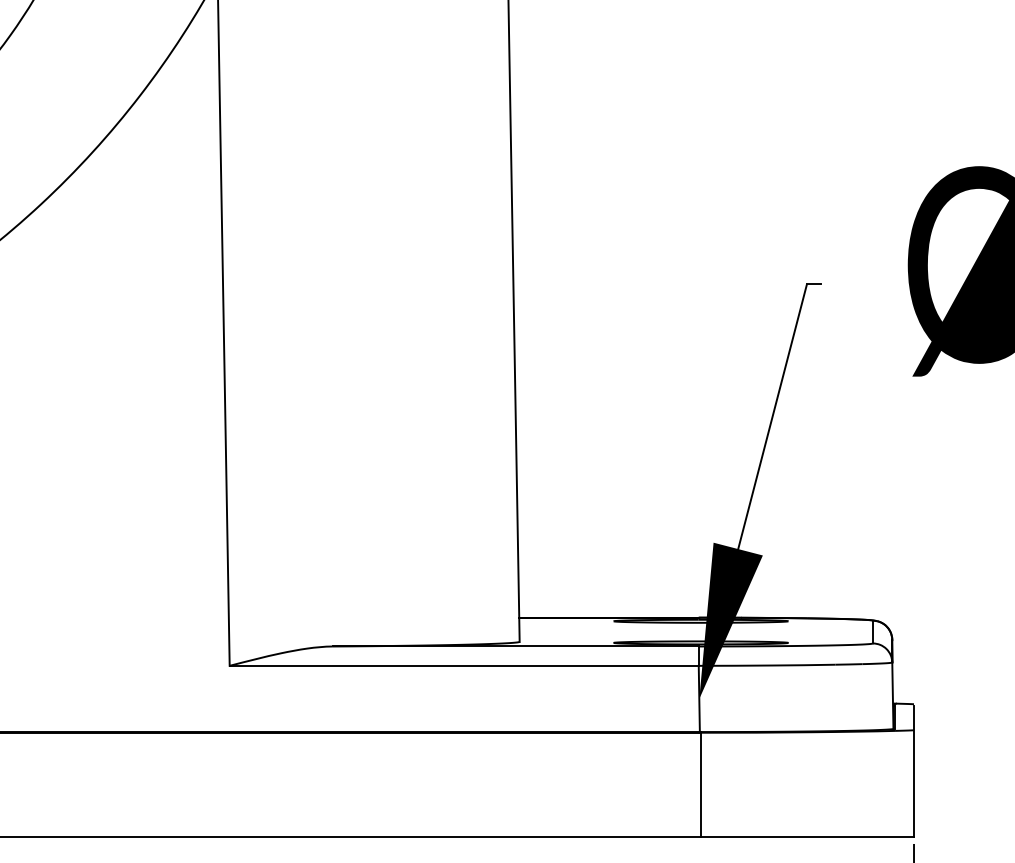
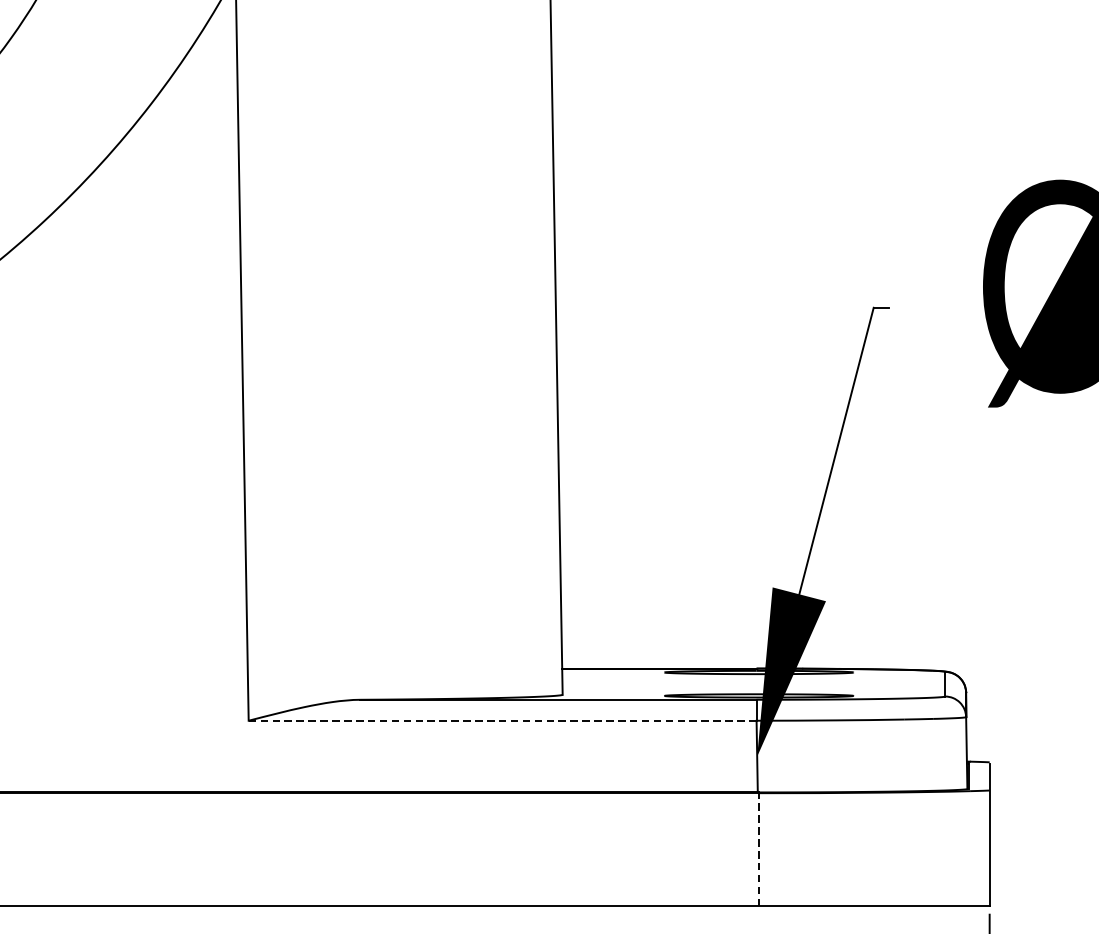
line: (464, 665) -> (502, 720), solid -> dashed
line: (701, 784) -> (759, 849), solid -> dashed

